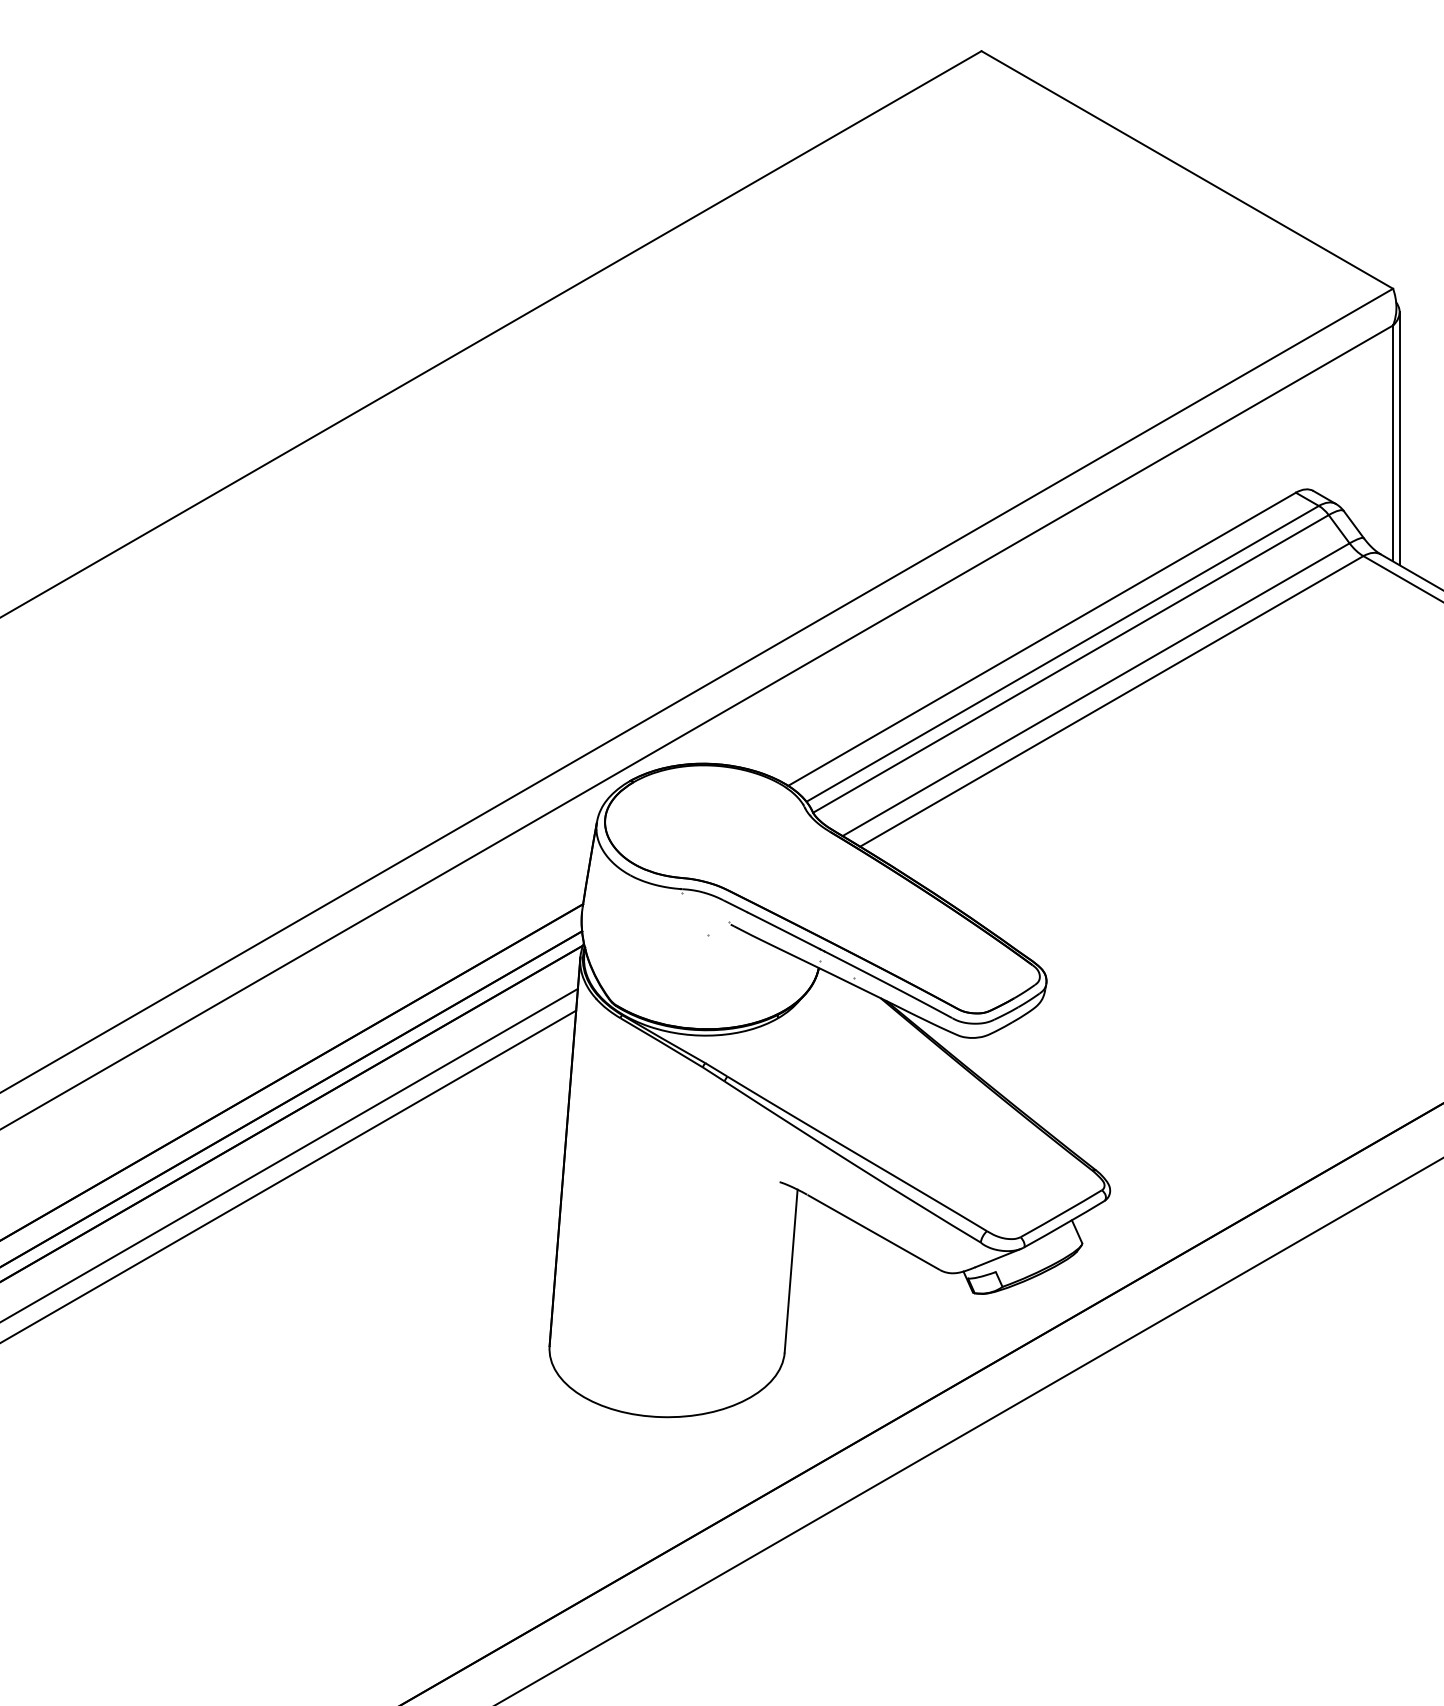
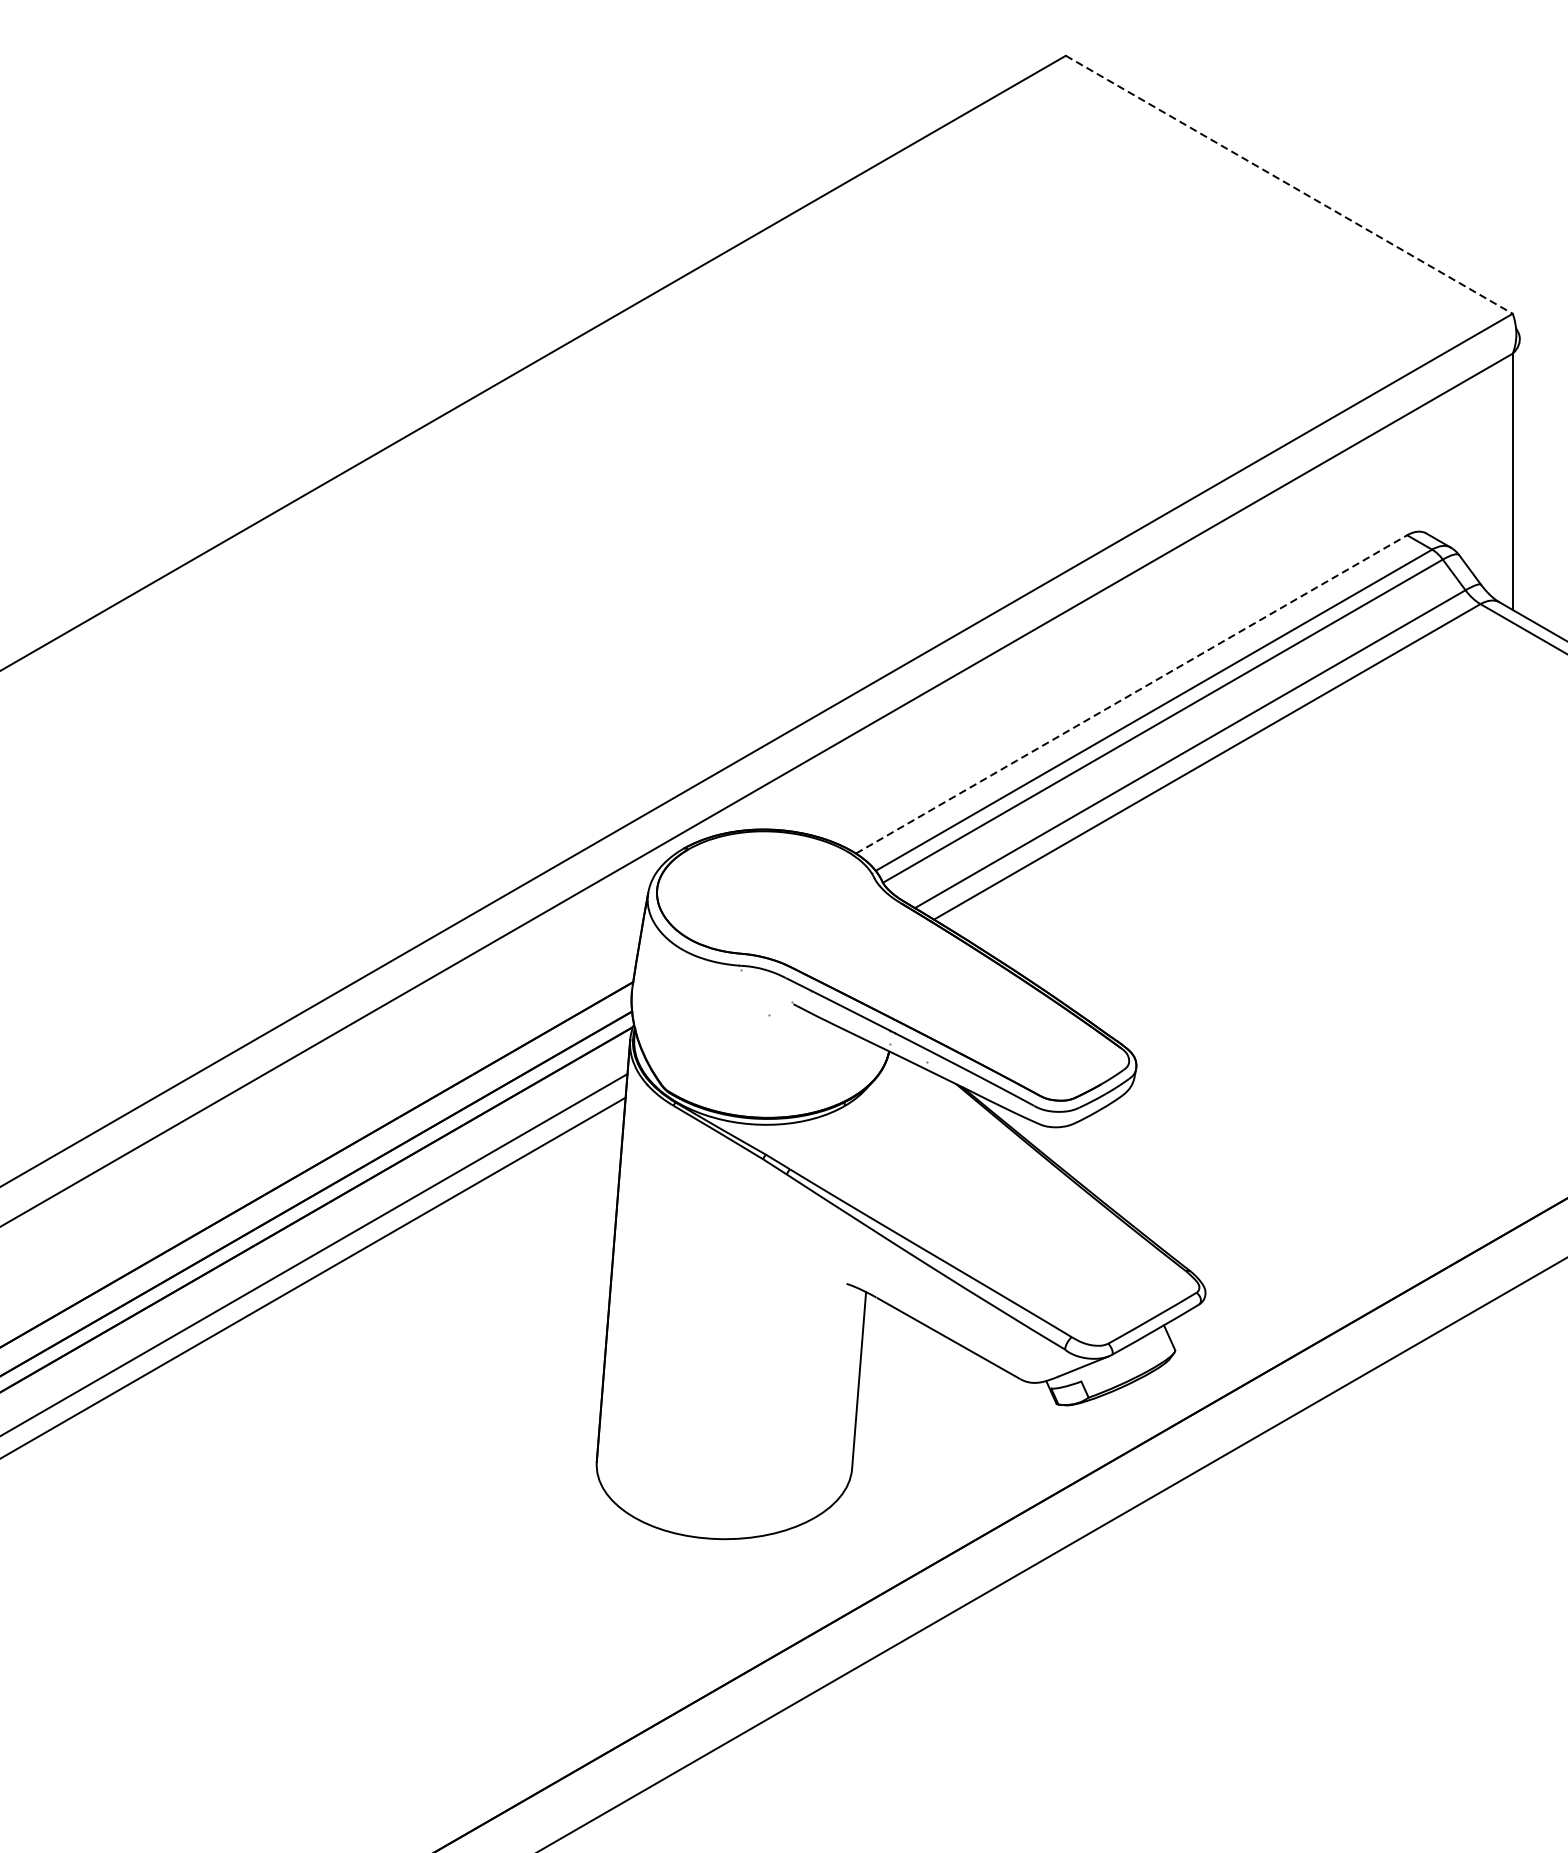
line: (1187, 169) -> (1289, 184), solid -> dashed
line: (1399, 438) -> (1519, 476), removed
line: (1042, 639) -> (1132, 694), solid -> dashed

